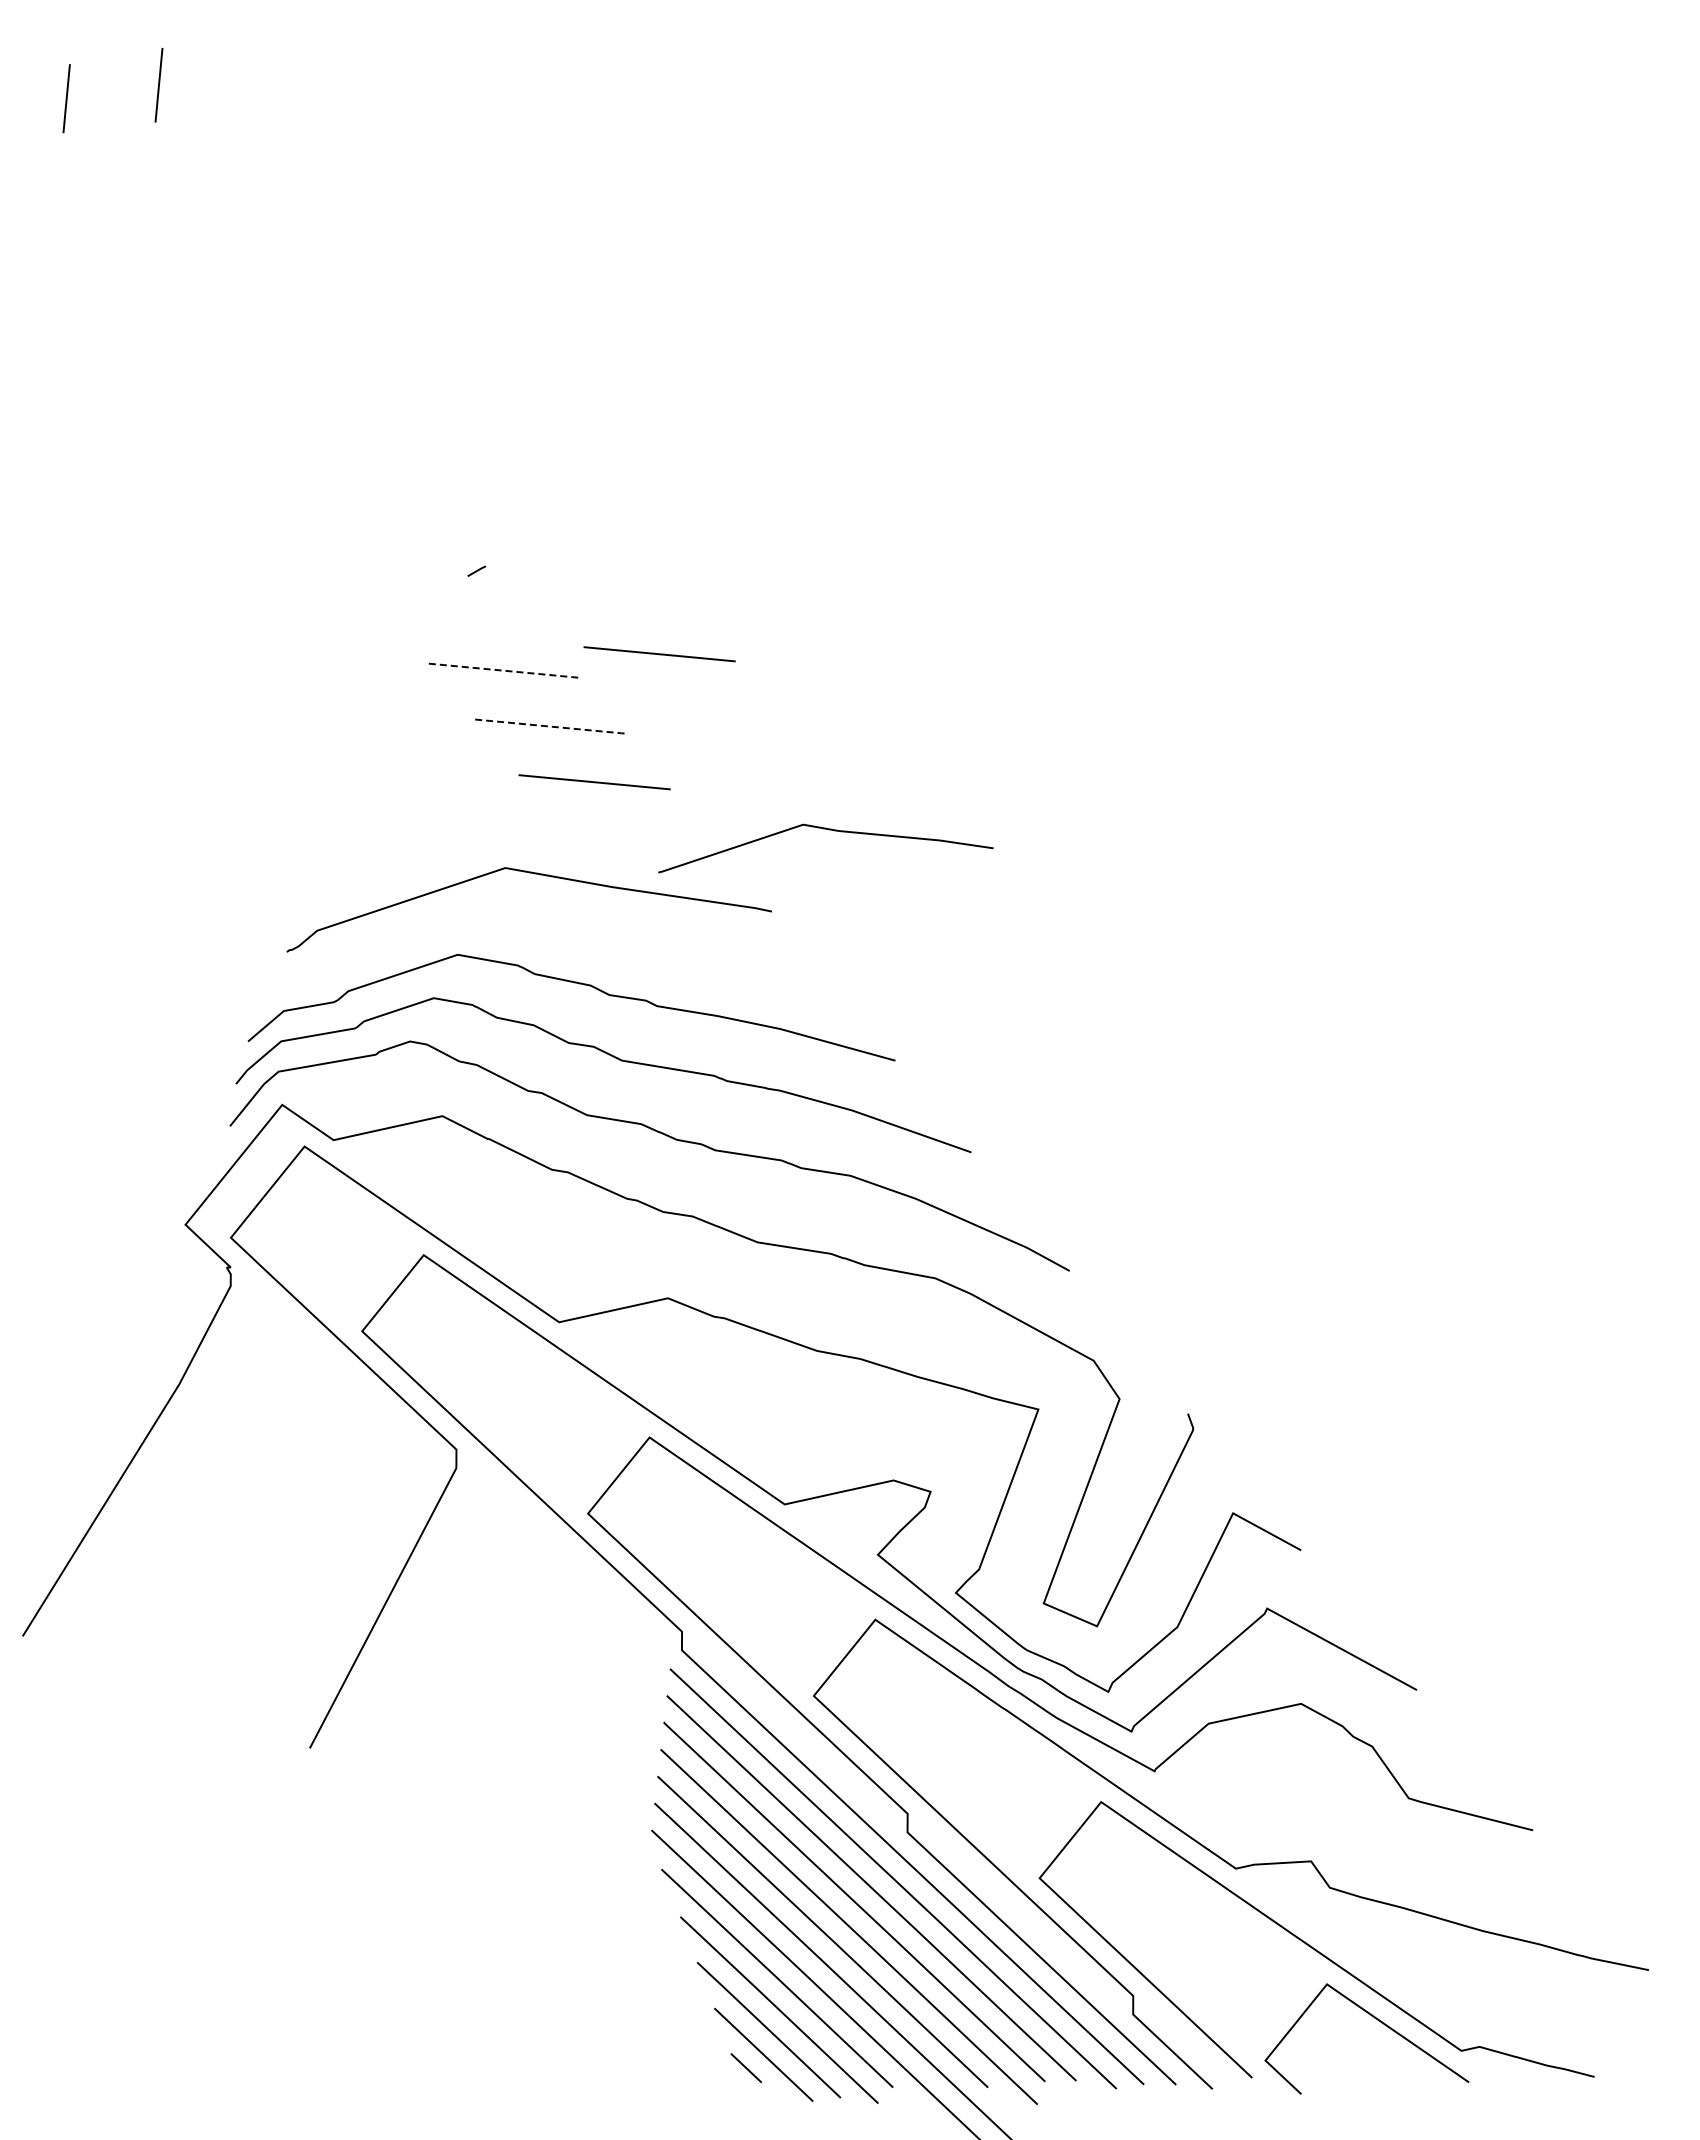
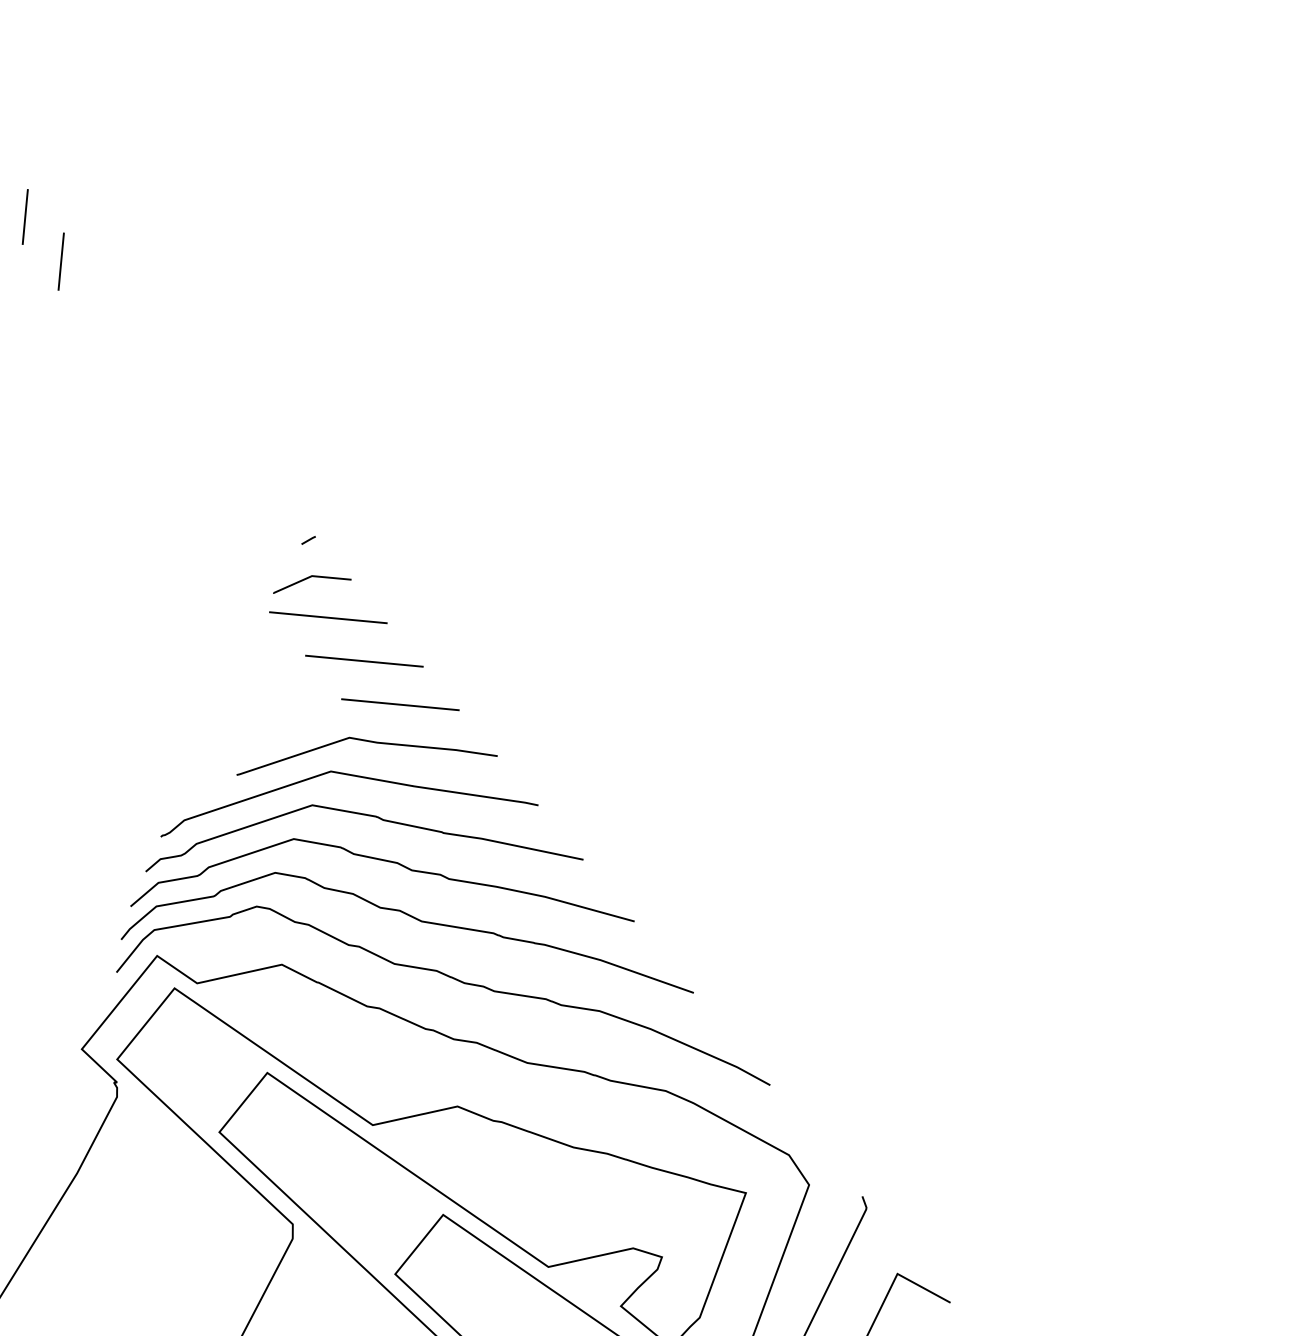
line: (158, 85) -> (60, 261), moved
line: (112, 155) -> (25, 216), added
line: (478, 619) -> (309, 577), added
line: (659, 654) -> (450, 605), removed
line: (502, 670) -> (328, 617), dashed -> solid
line: (548, 726) -> (364, 661), dashed -> solid
curve: (828, 830) -> (369, 742), moved
curve: (553, 925) -> (368, 816), added

